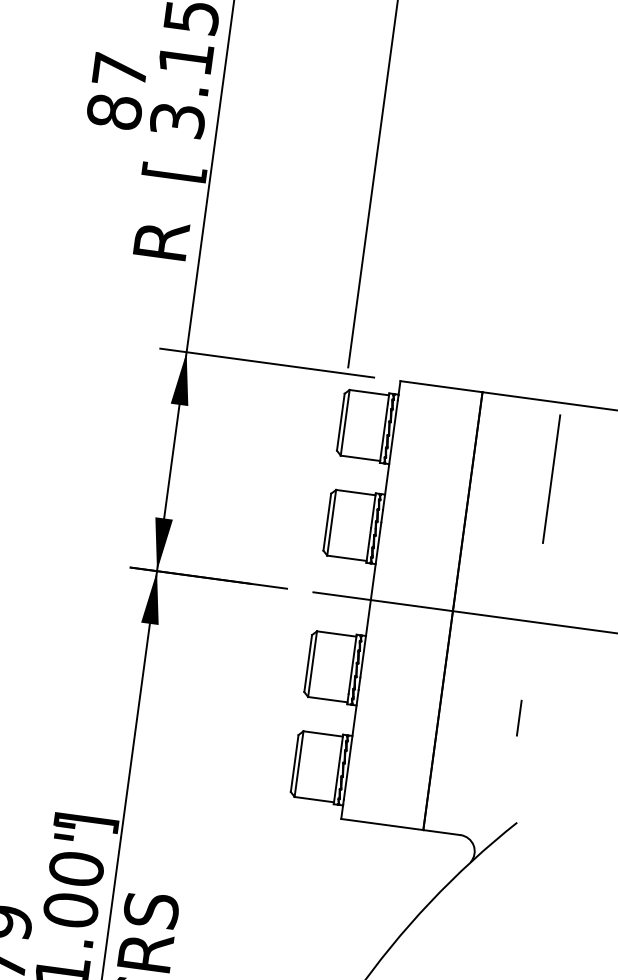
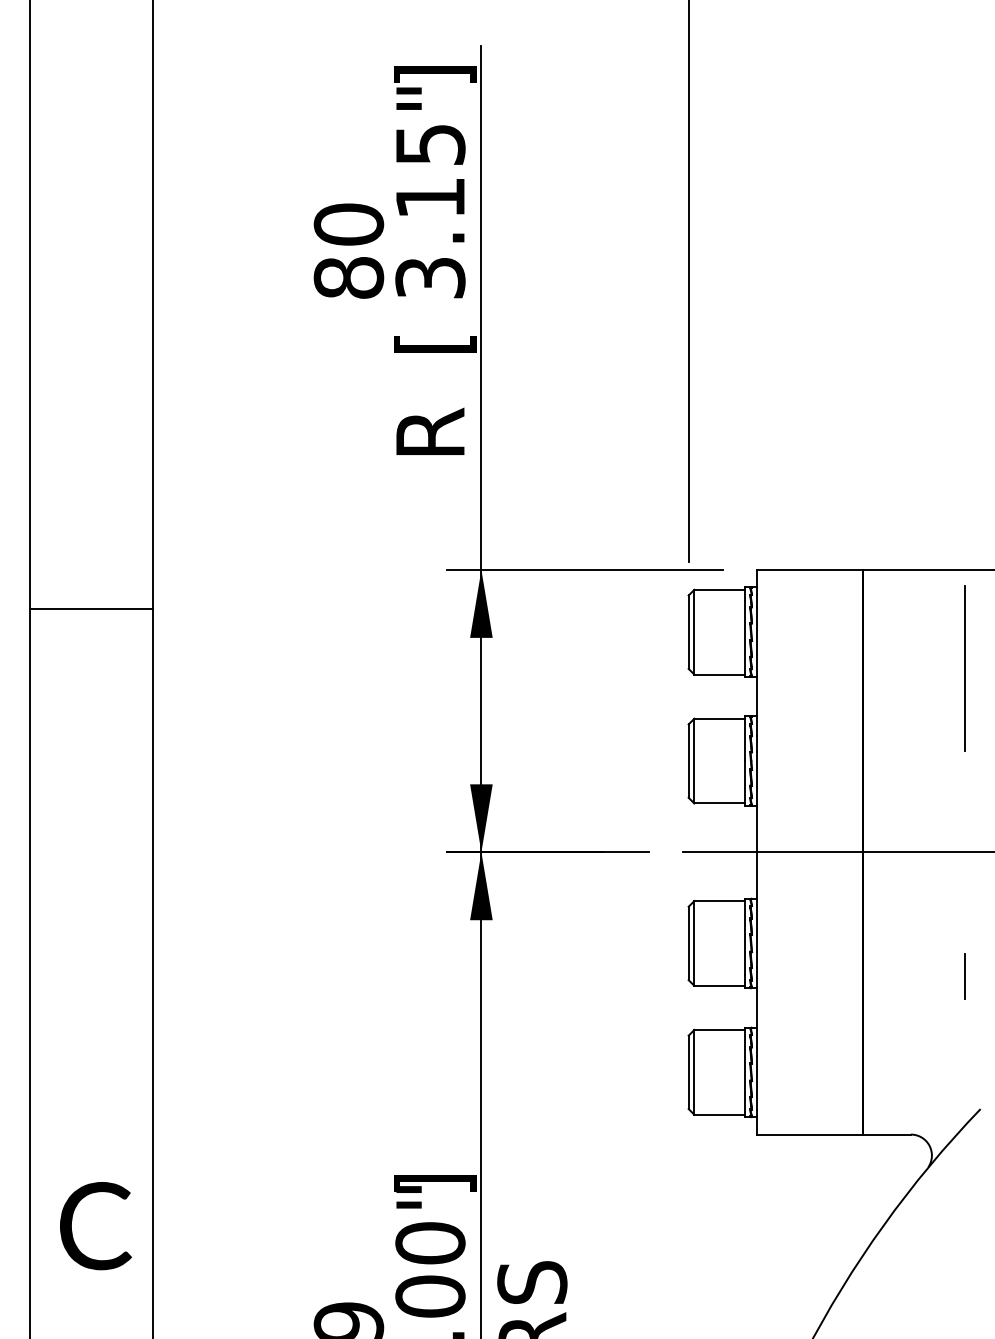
text: (119, 70) -> (348, 224), 87 -> 80

